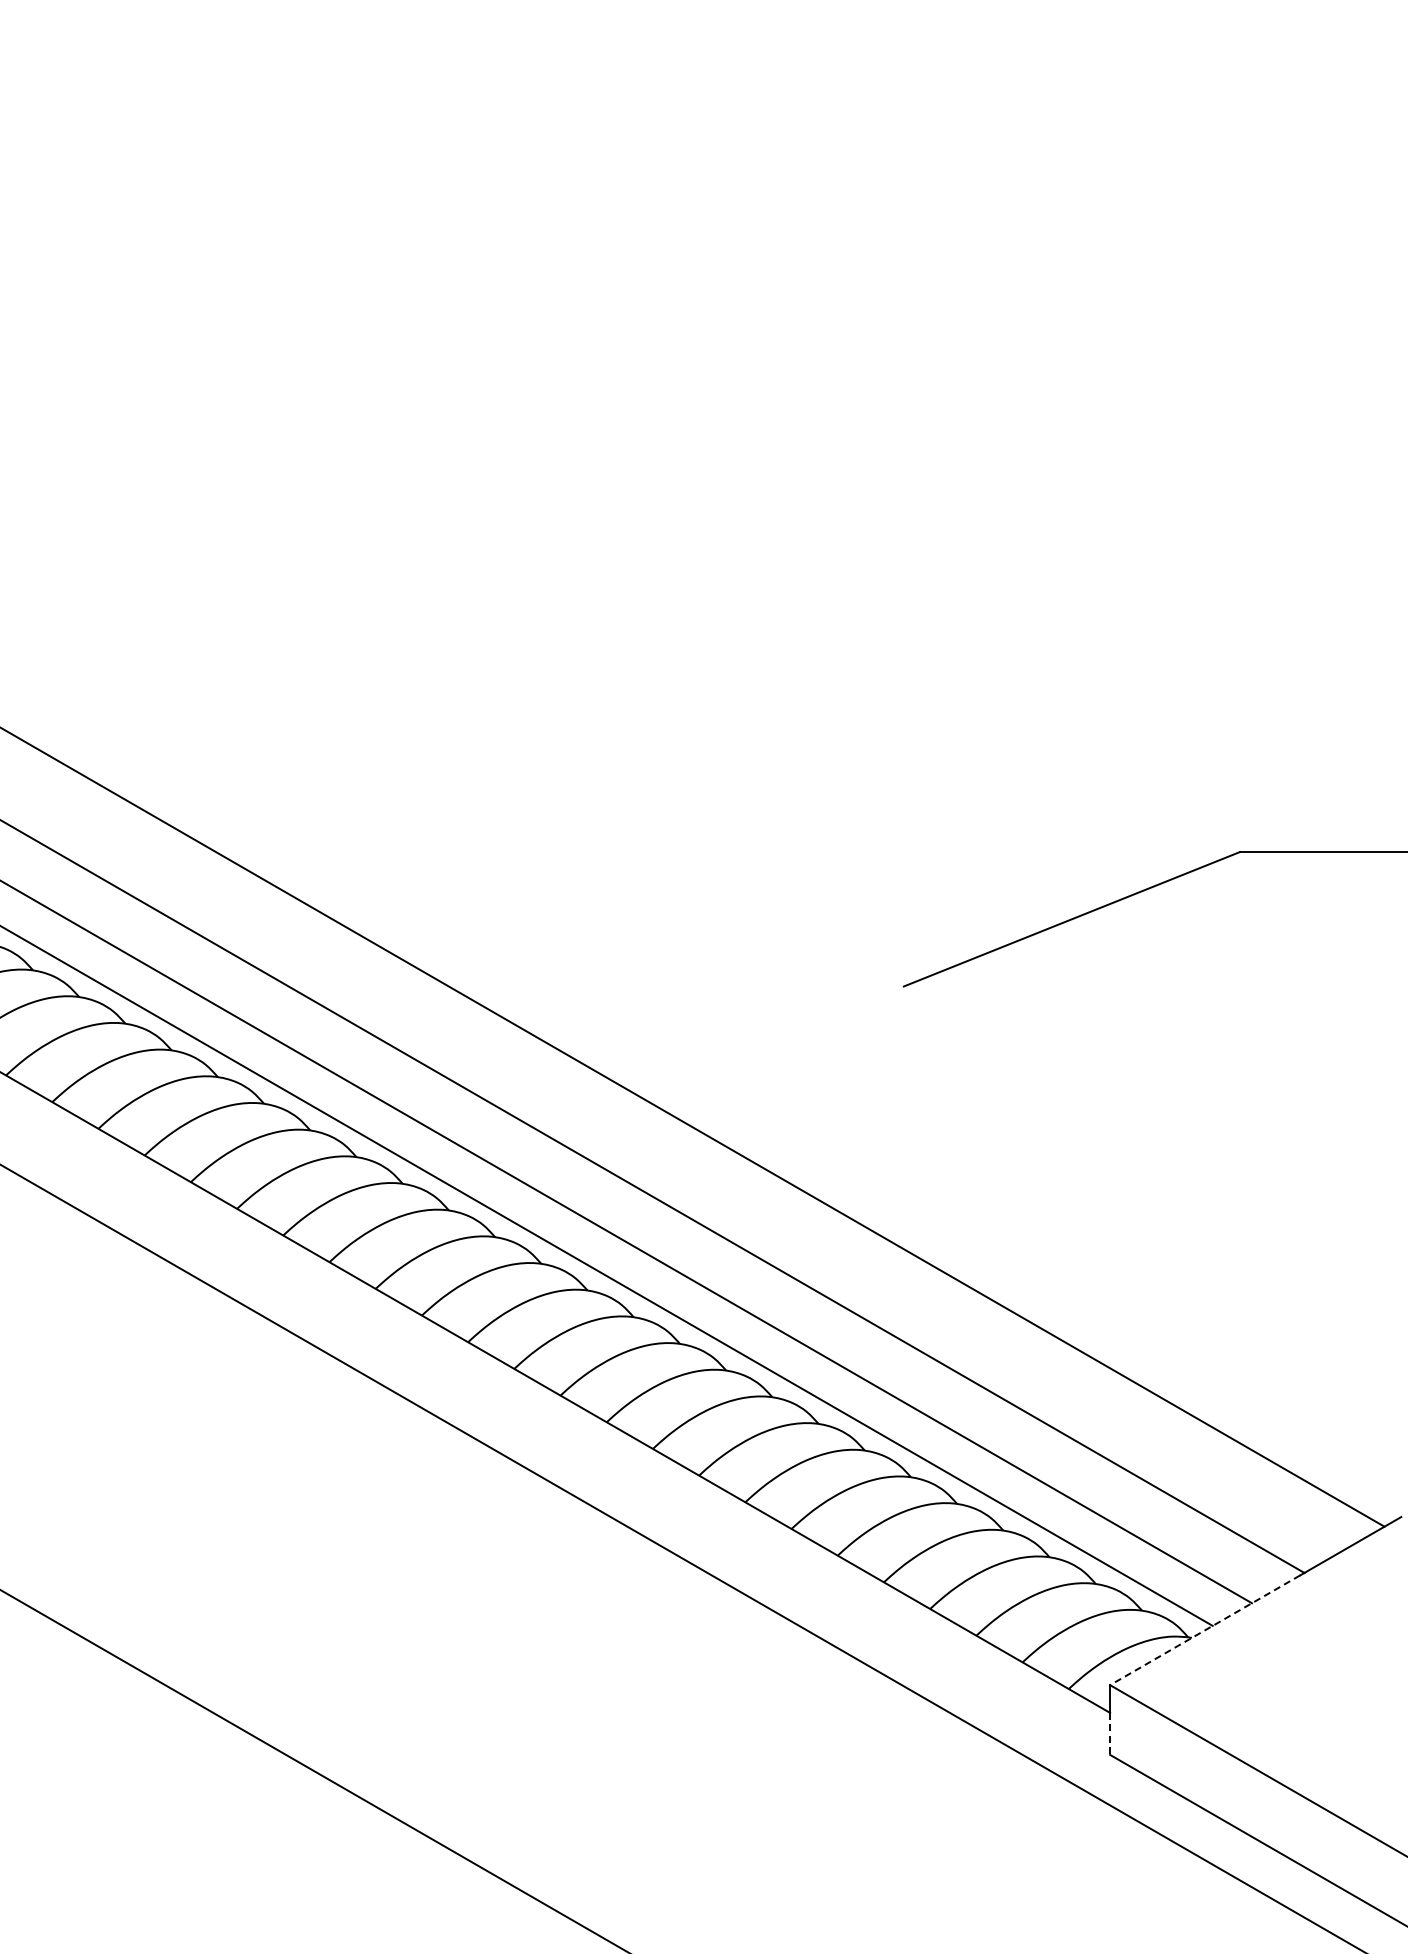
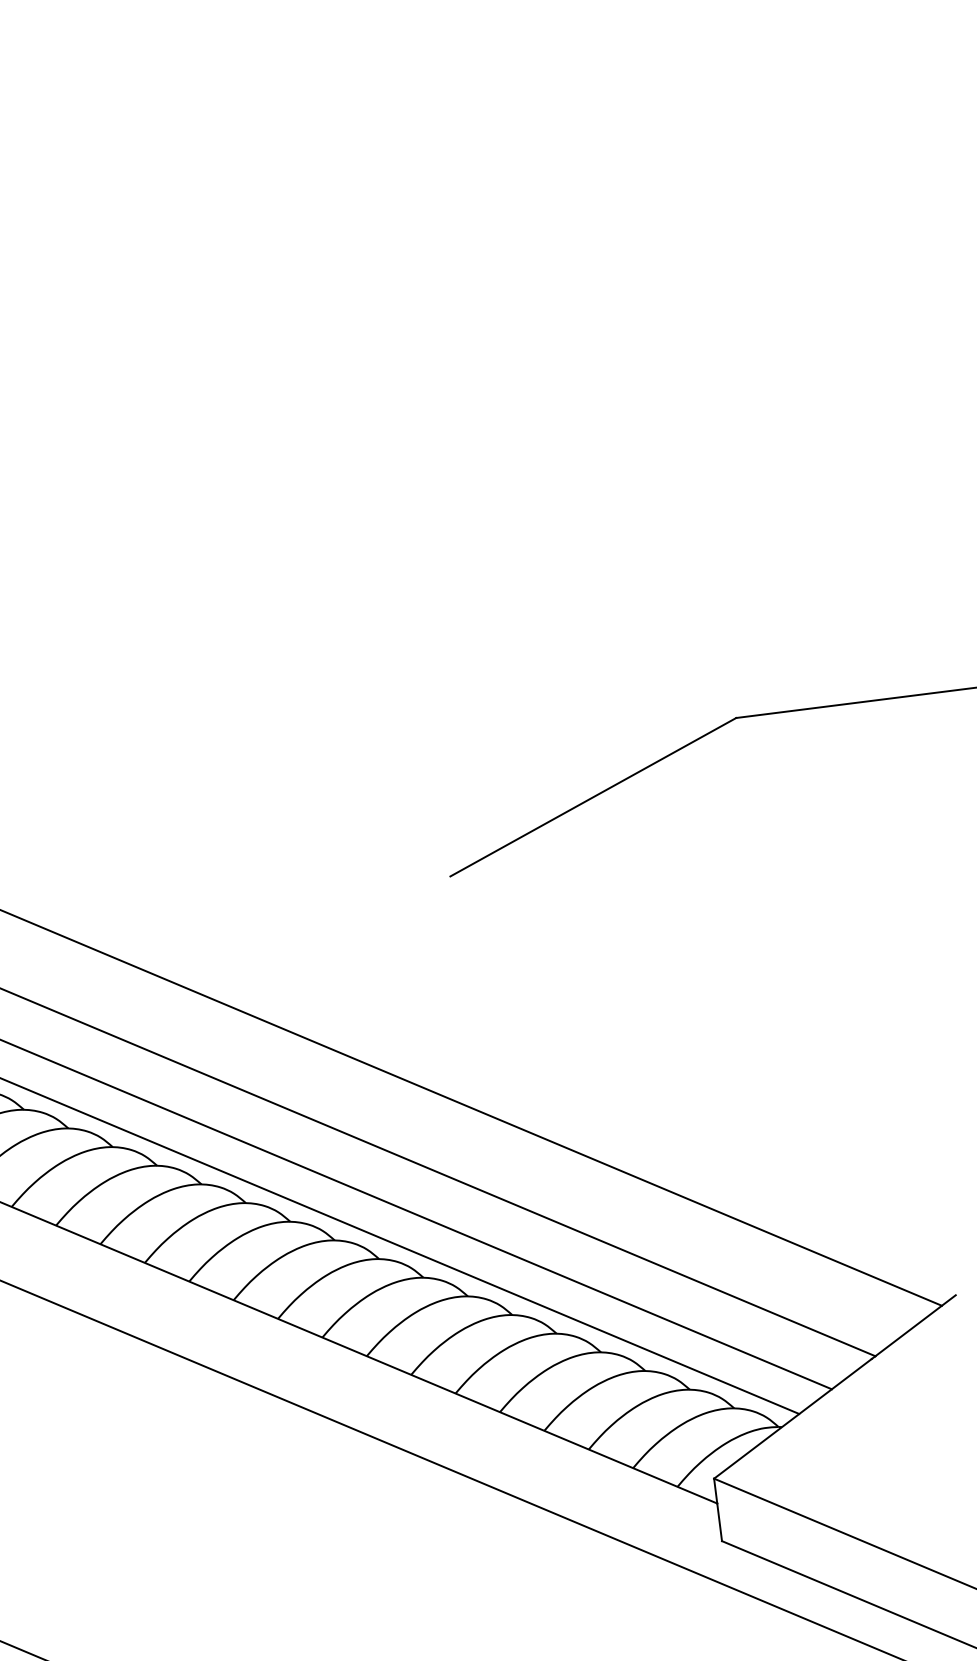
line: (1205, 1630) -> (793, 1418), dashed -> solid
line: (1110, 1734) -> (720, 1522), dashed -> solid

